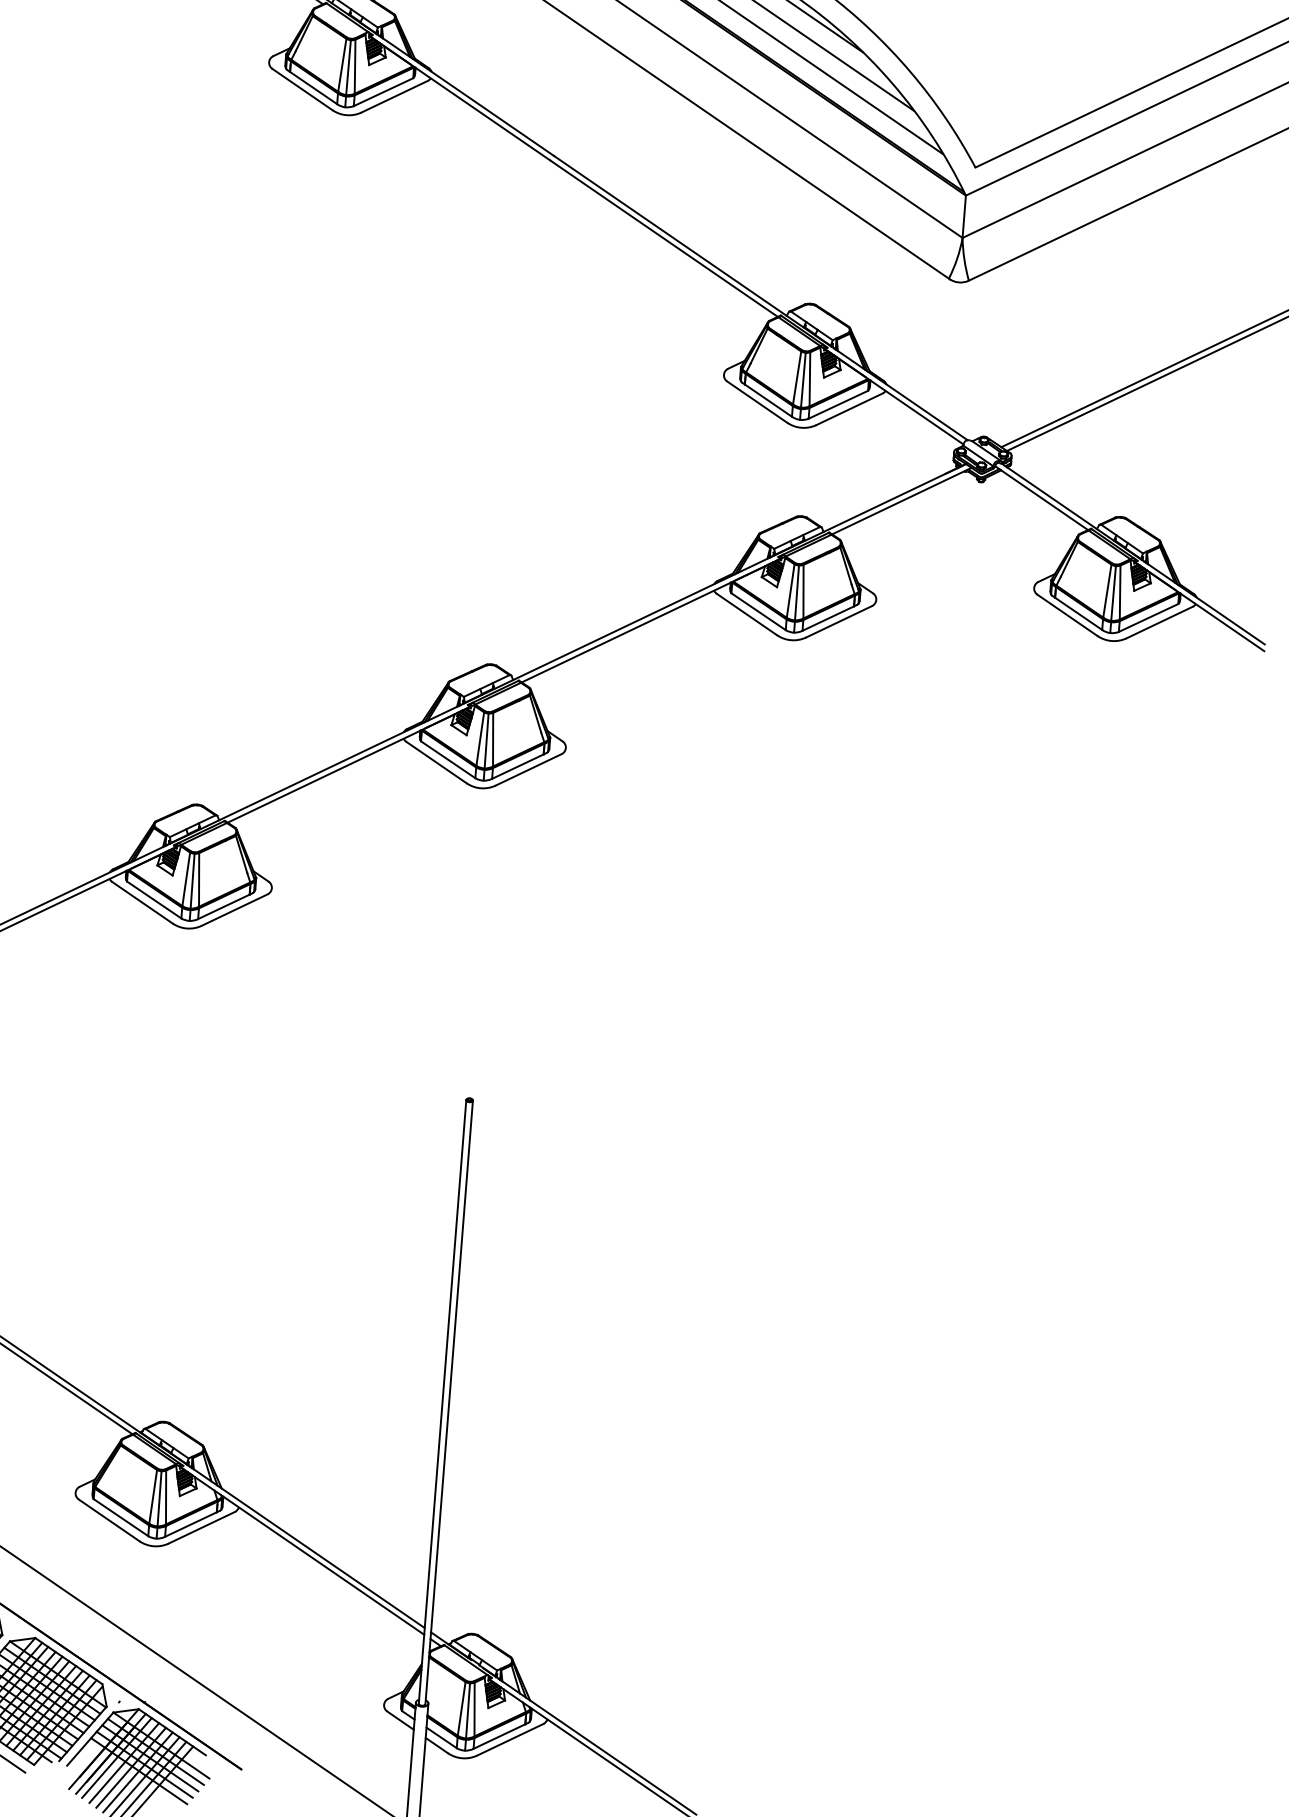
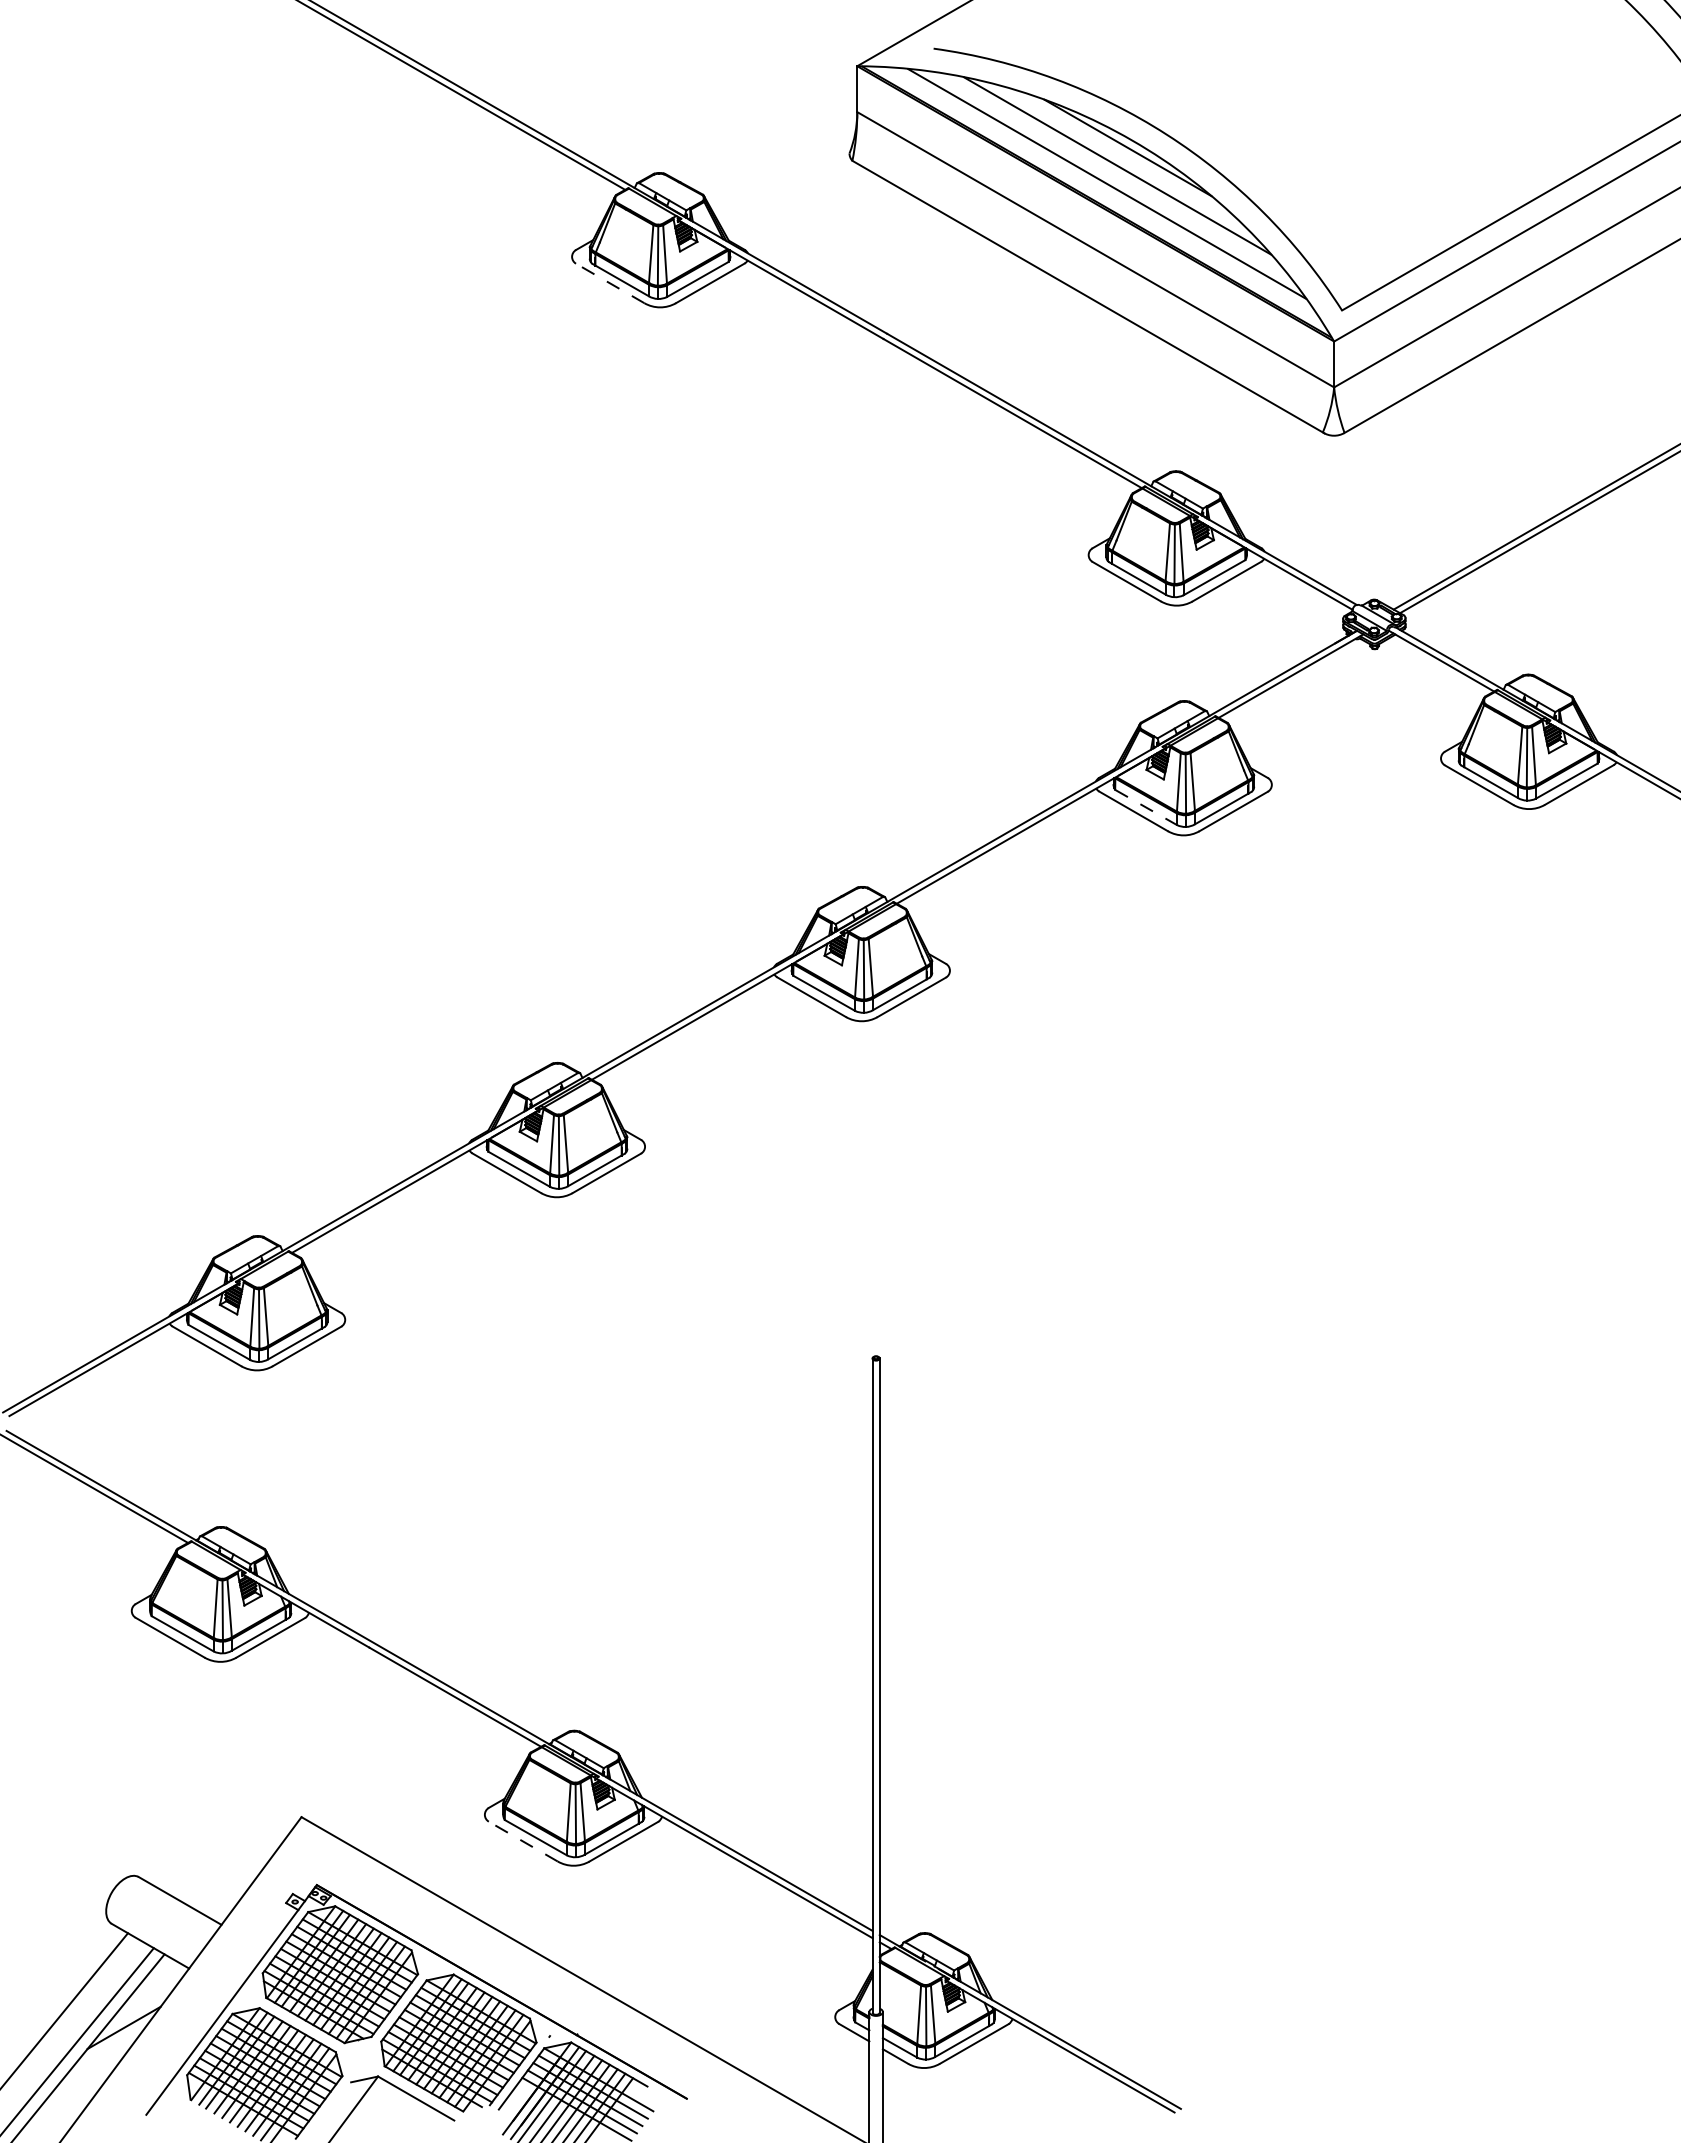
line: (301, 89) -> (609, 283), solid -> dashed
line: (758, 611) -> (1146, 807), solid -> dashed
line: (109, 1520) -> (523, 1841), solid -> dashed

